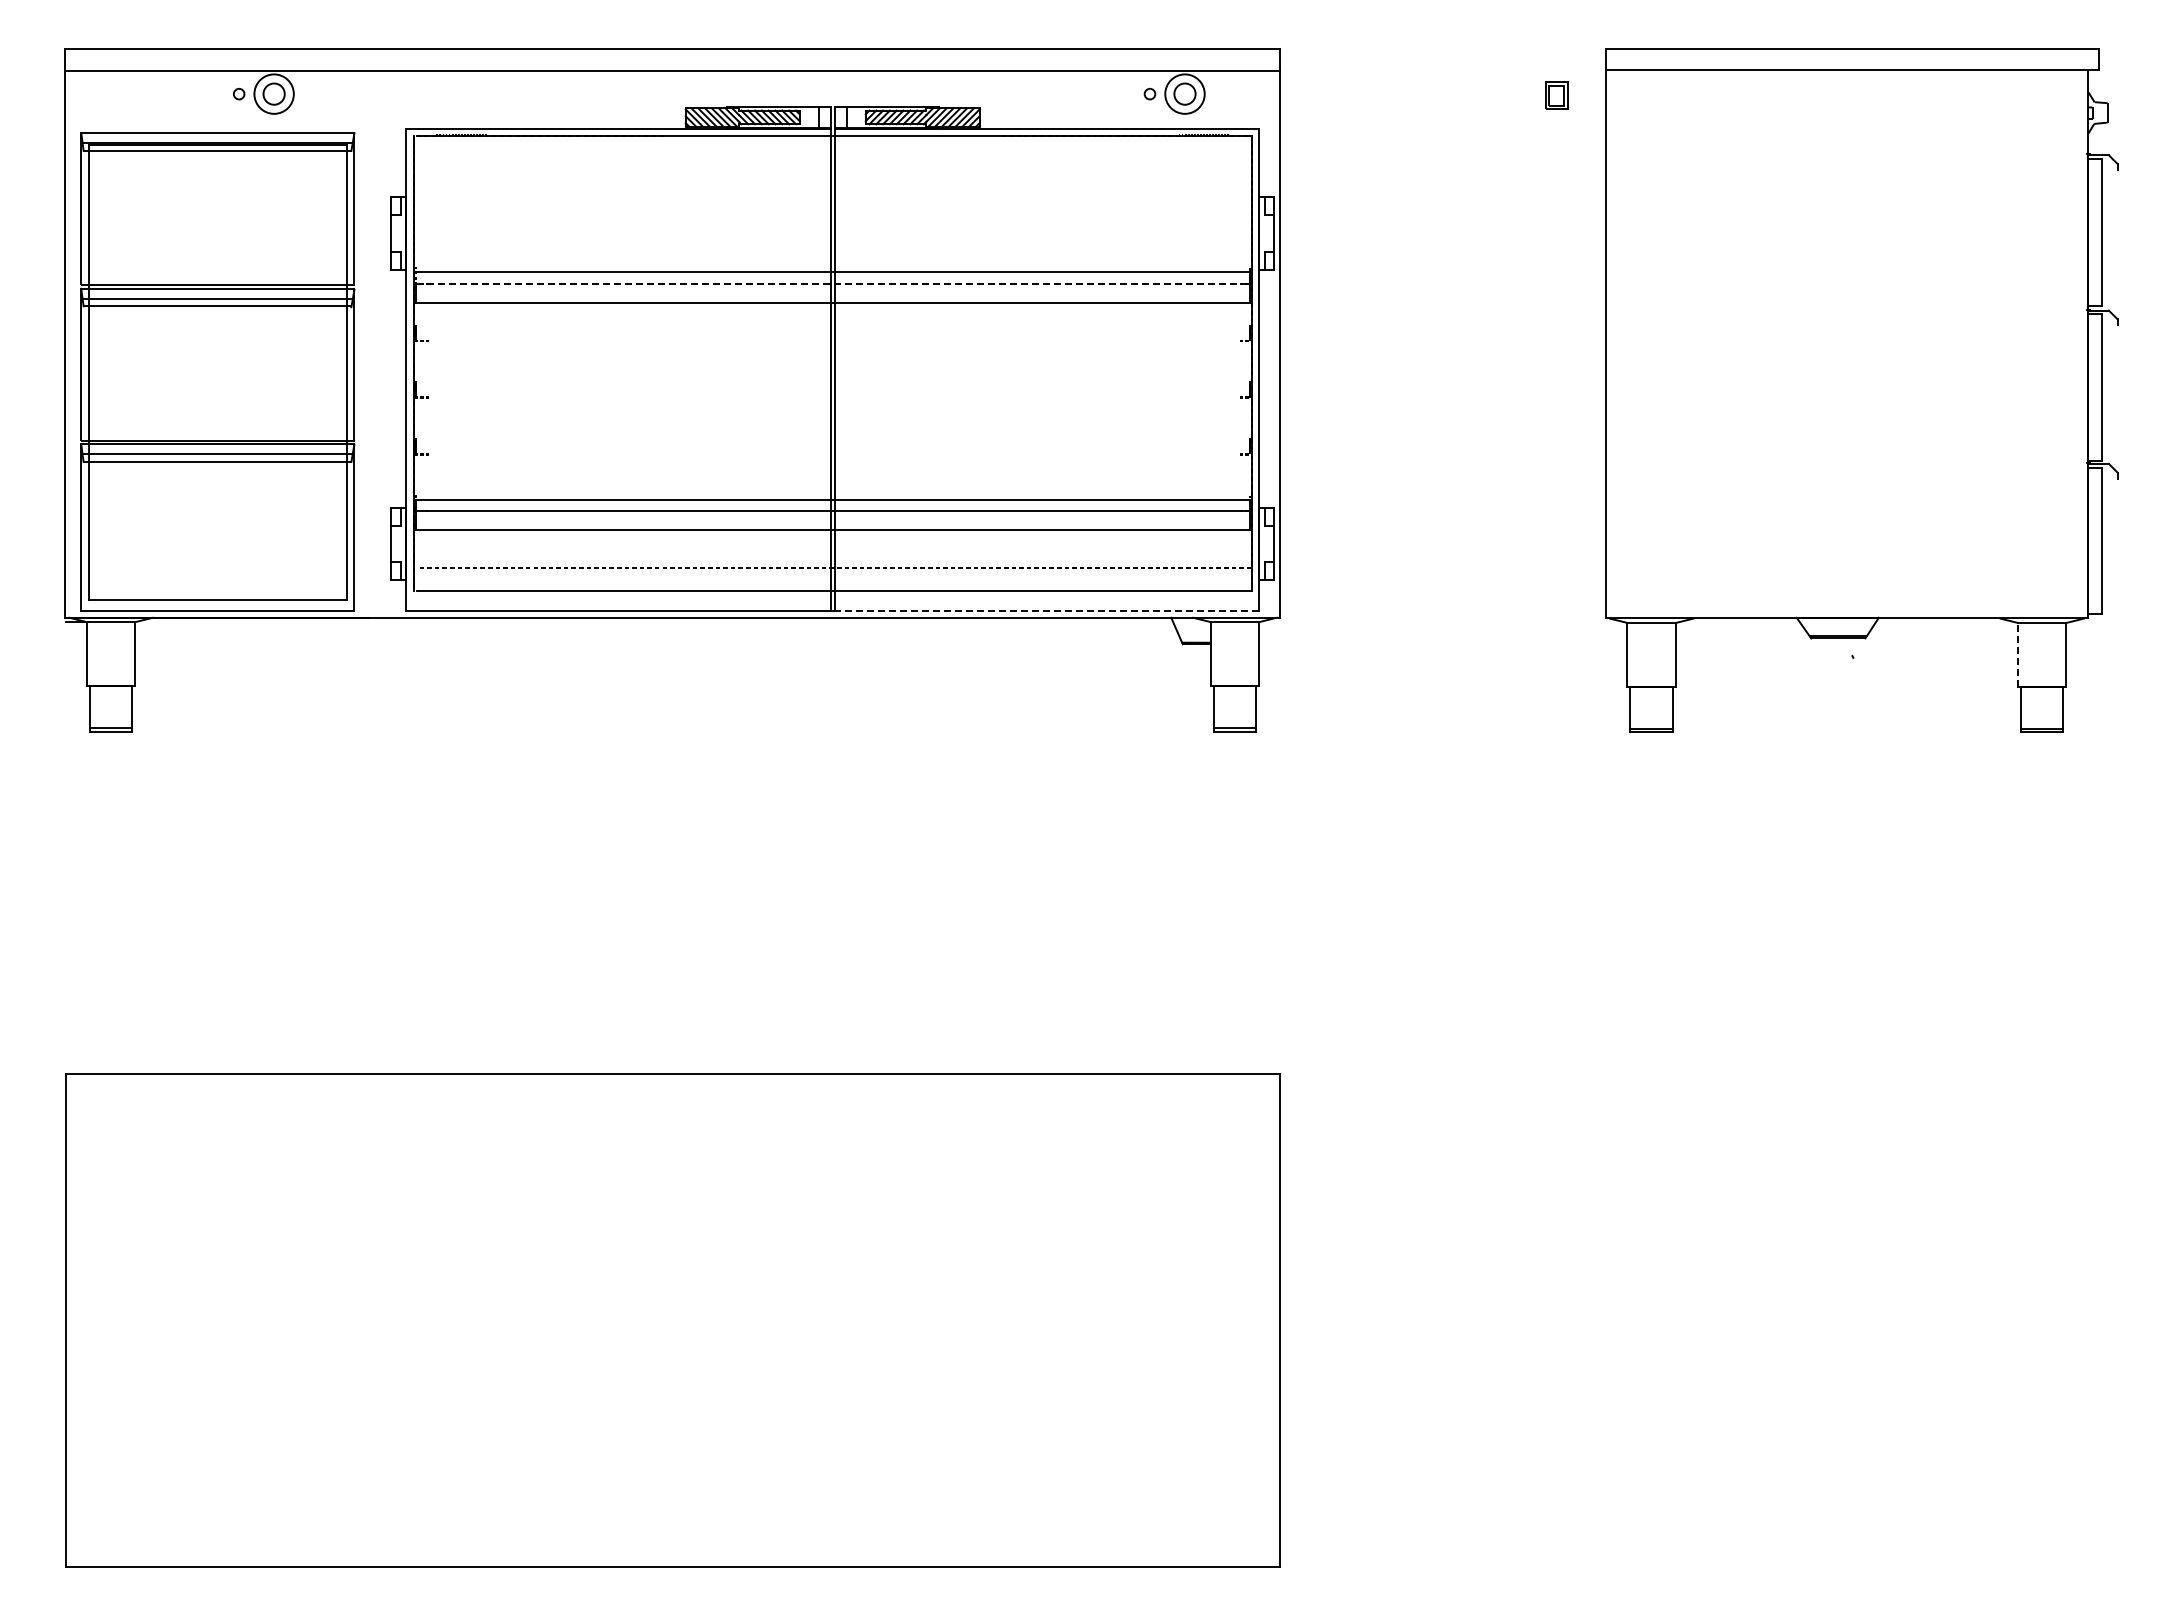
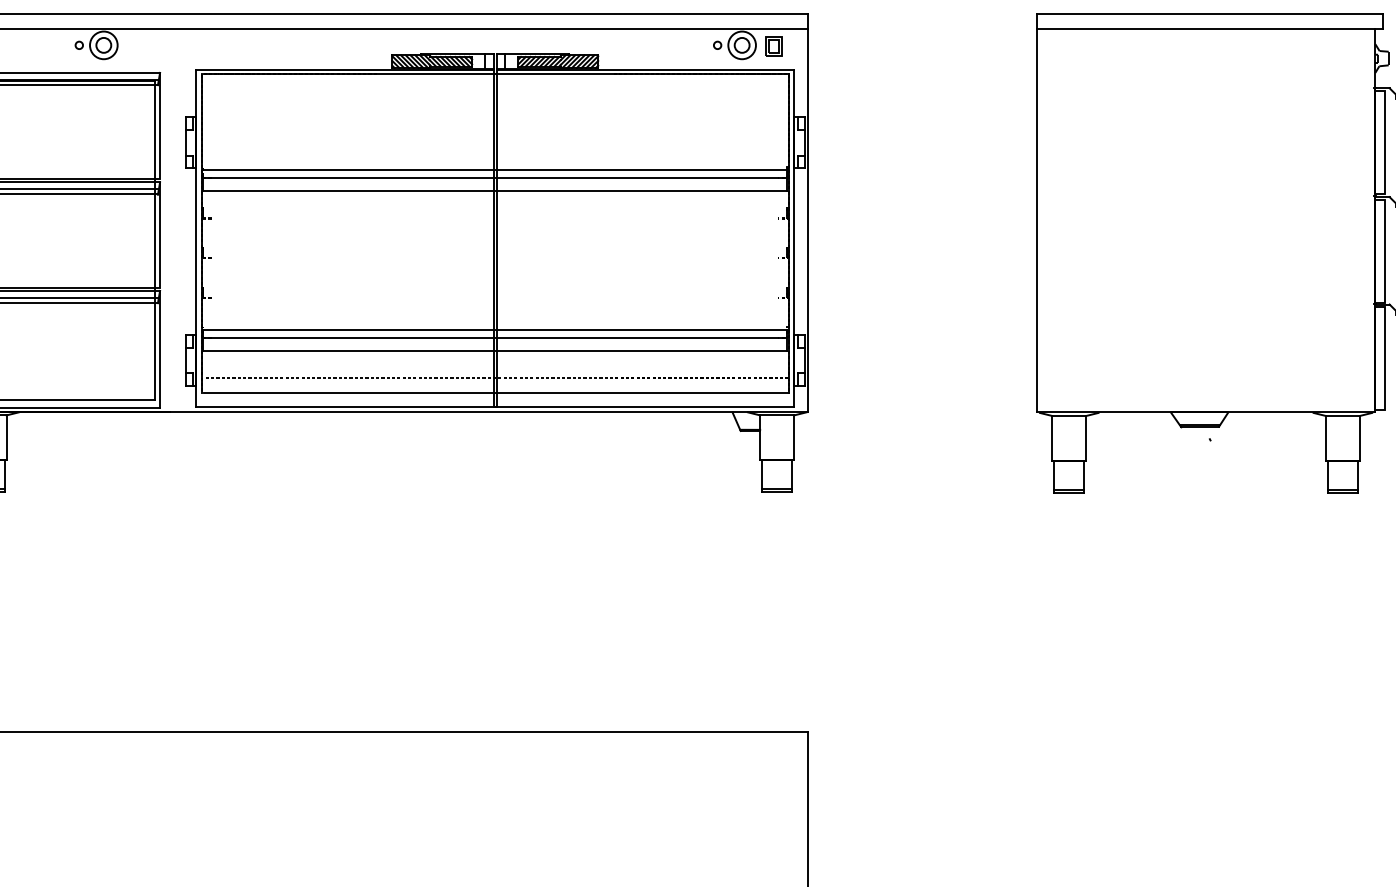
part: (1556, 95) -> (774, 46), moved
line: (832, 283) -> (495, 178), dashed -> solid
line: (1045, 610) -> (644, 407), dashed -> solid
line: (2017, 654) -> (1325, 438), dashed -> solid

